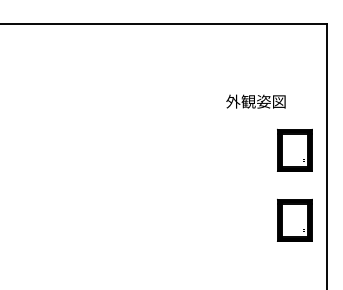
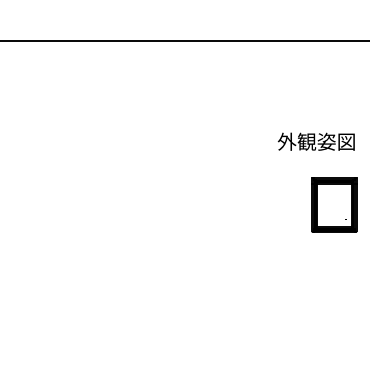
text: (255, 101) -> (315, 141), moved
part: (294, 219) -> (333, 294), removed

